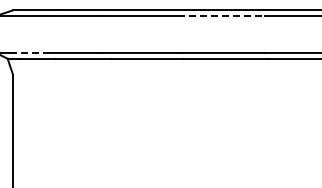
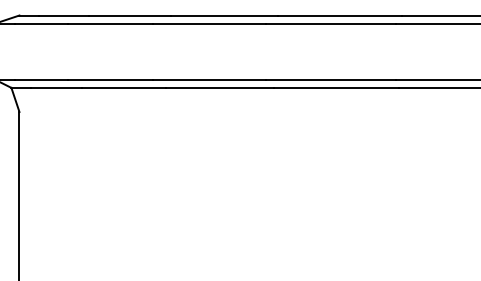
line: (221, 15) -> (330, 23), dashed -> solid
line: (27, 53) -> (41, 79), dashed -> solid

